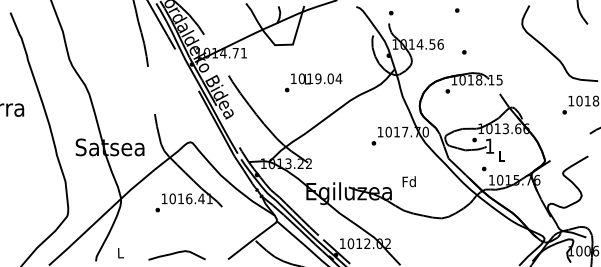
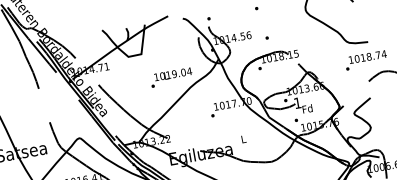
text: (313, 82) -> (171, 77), moved
text: (501, 155) -> (307, 108), L -> Fd
text: (408, 181) -> (242, 139), Fd -> L

